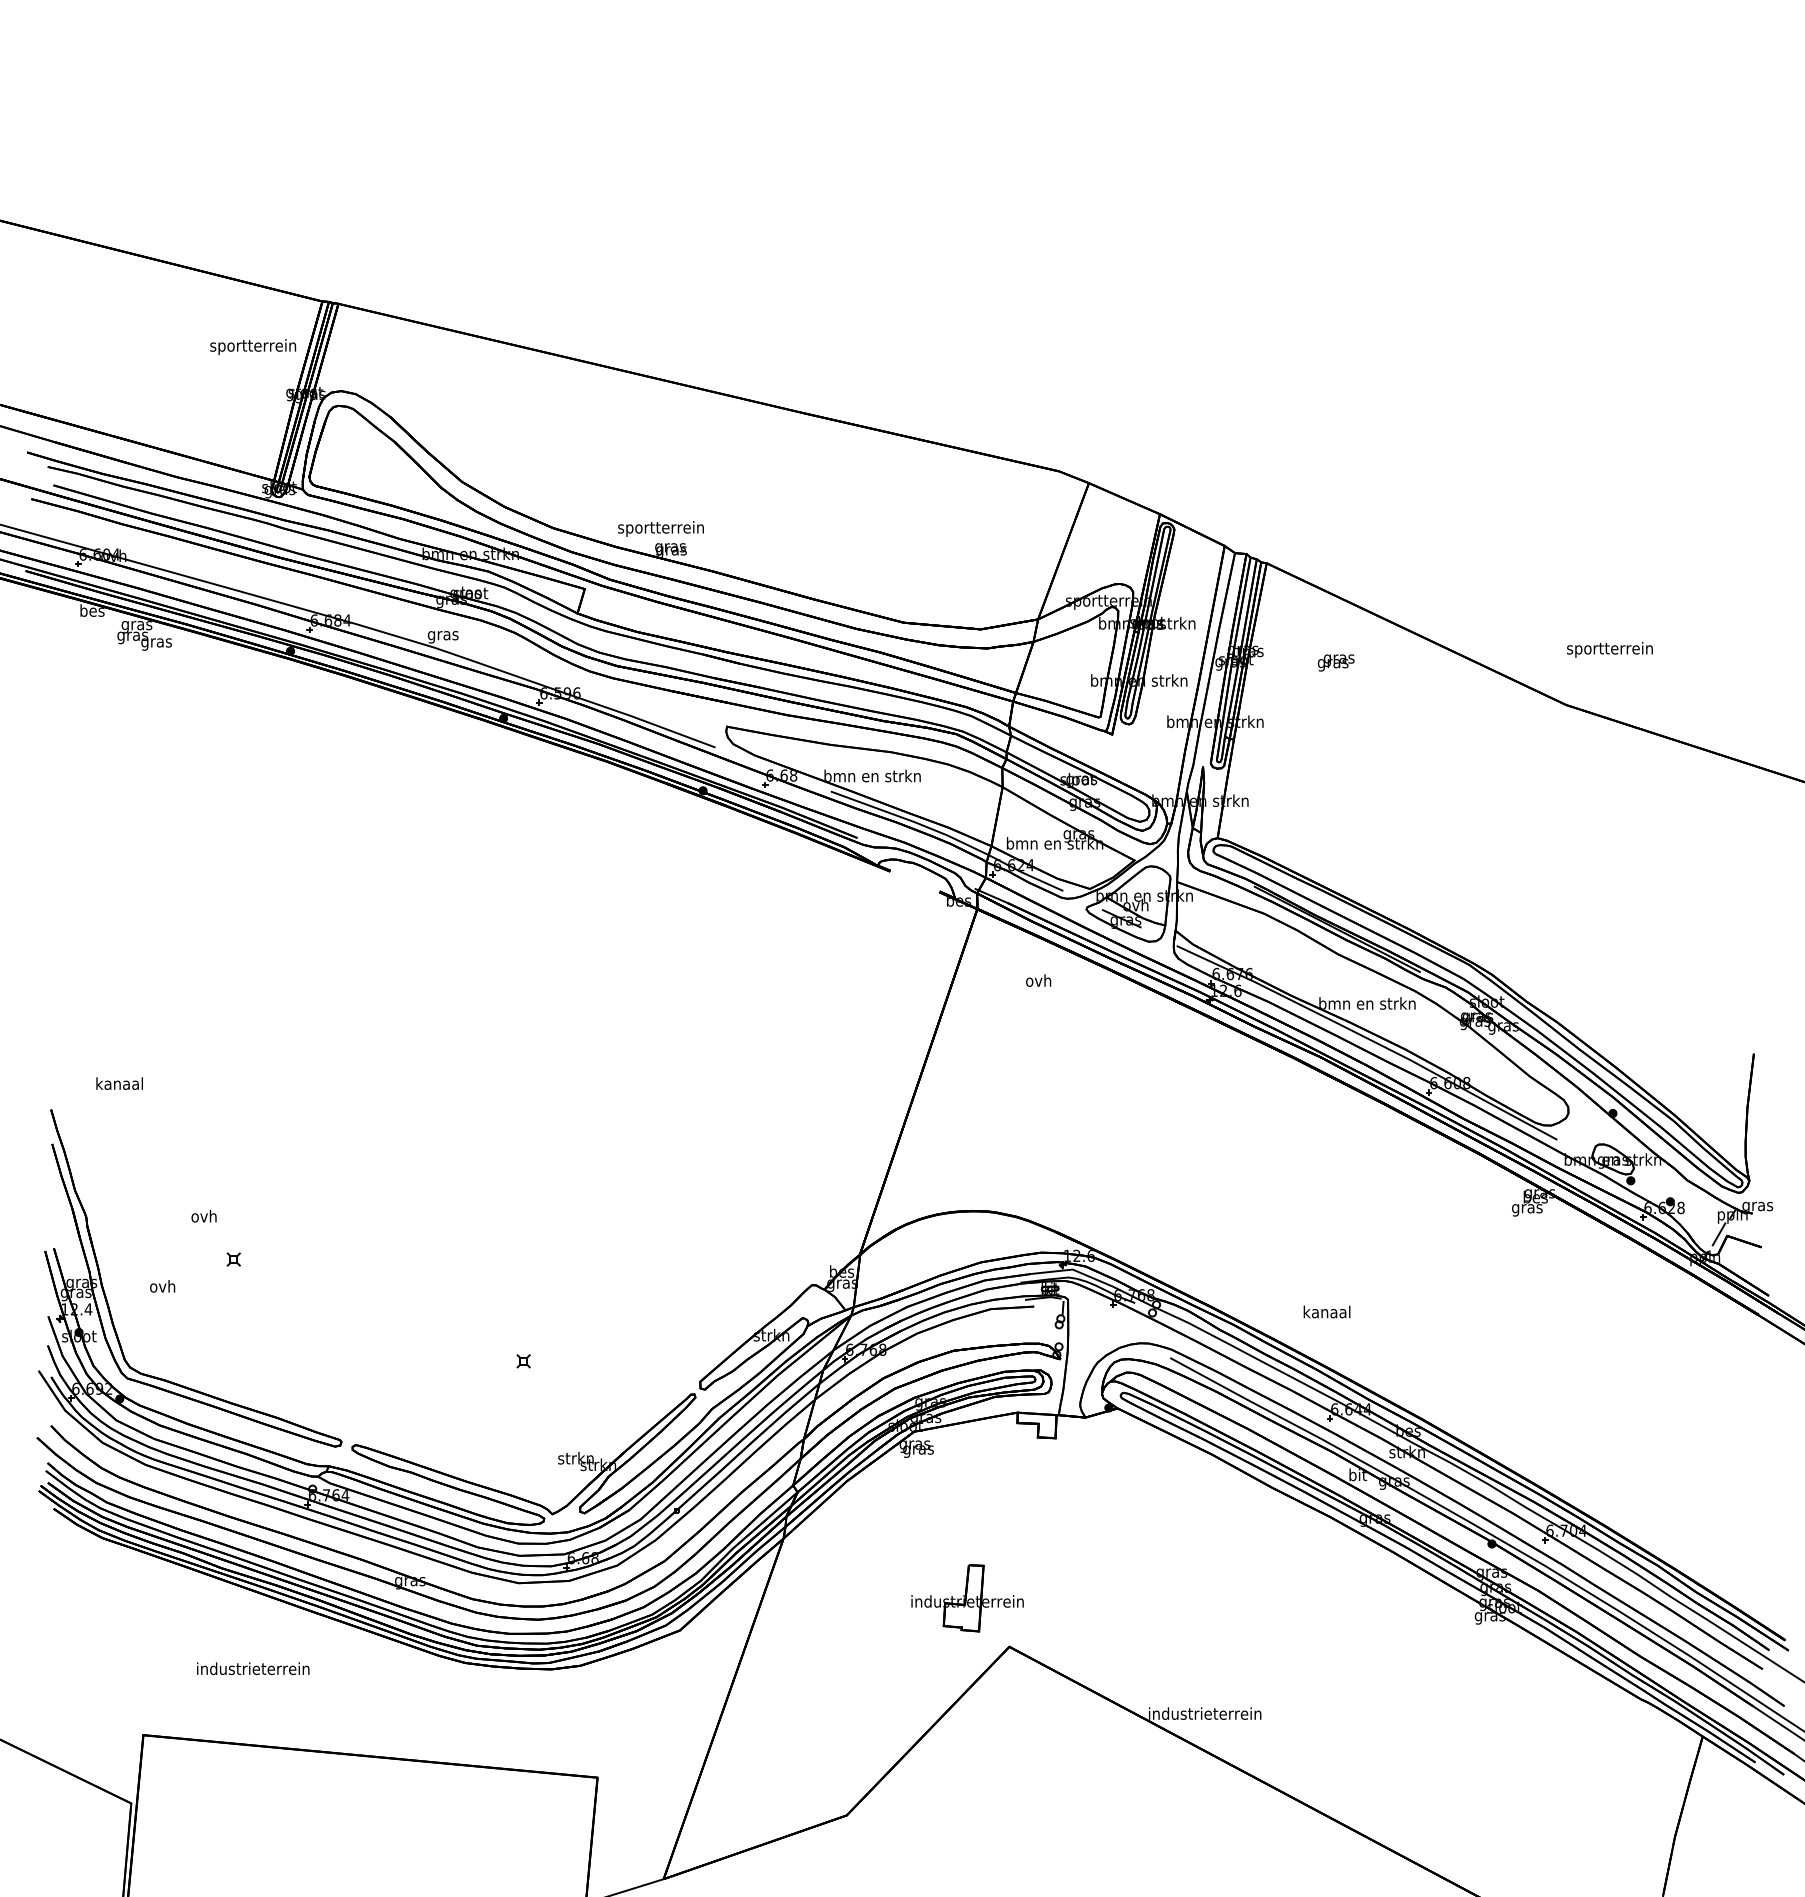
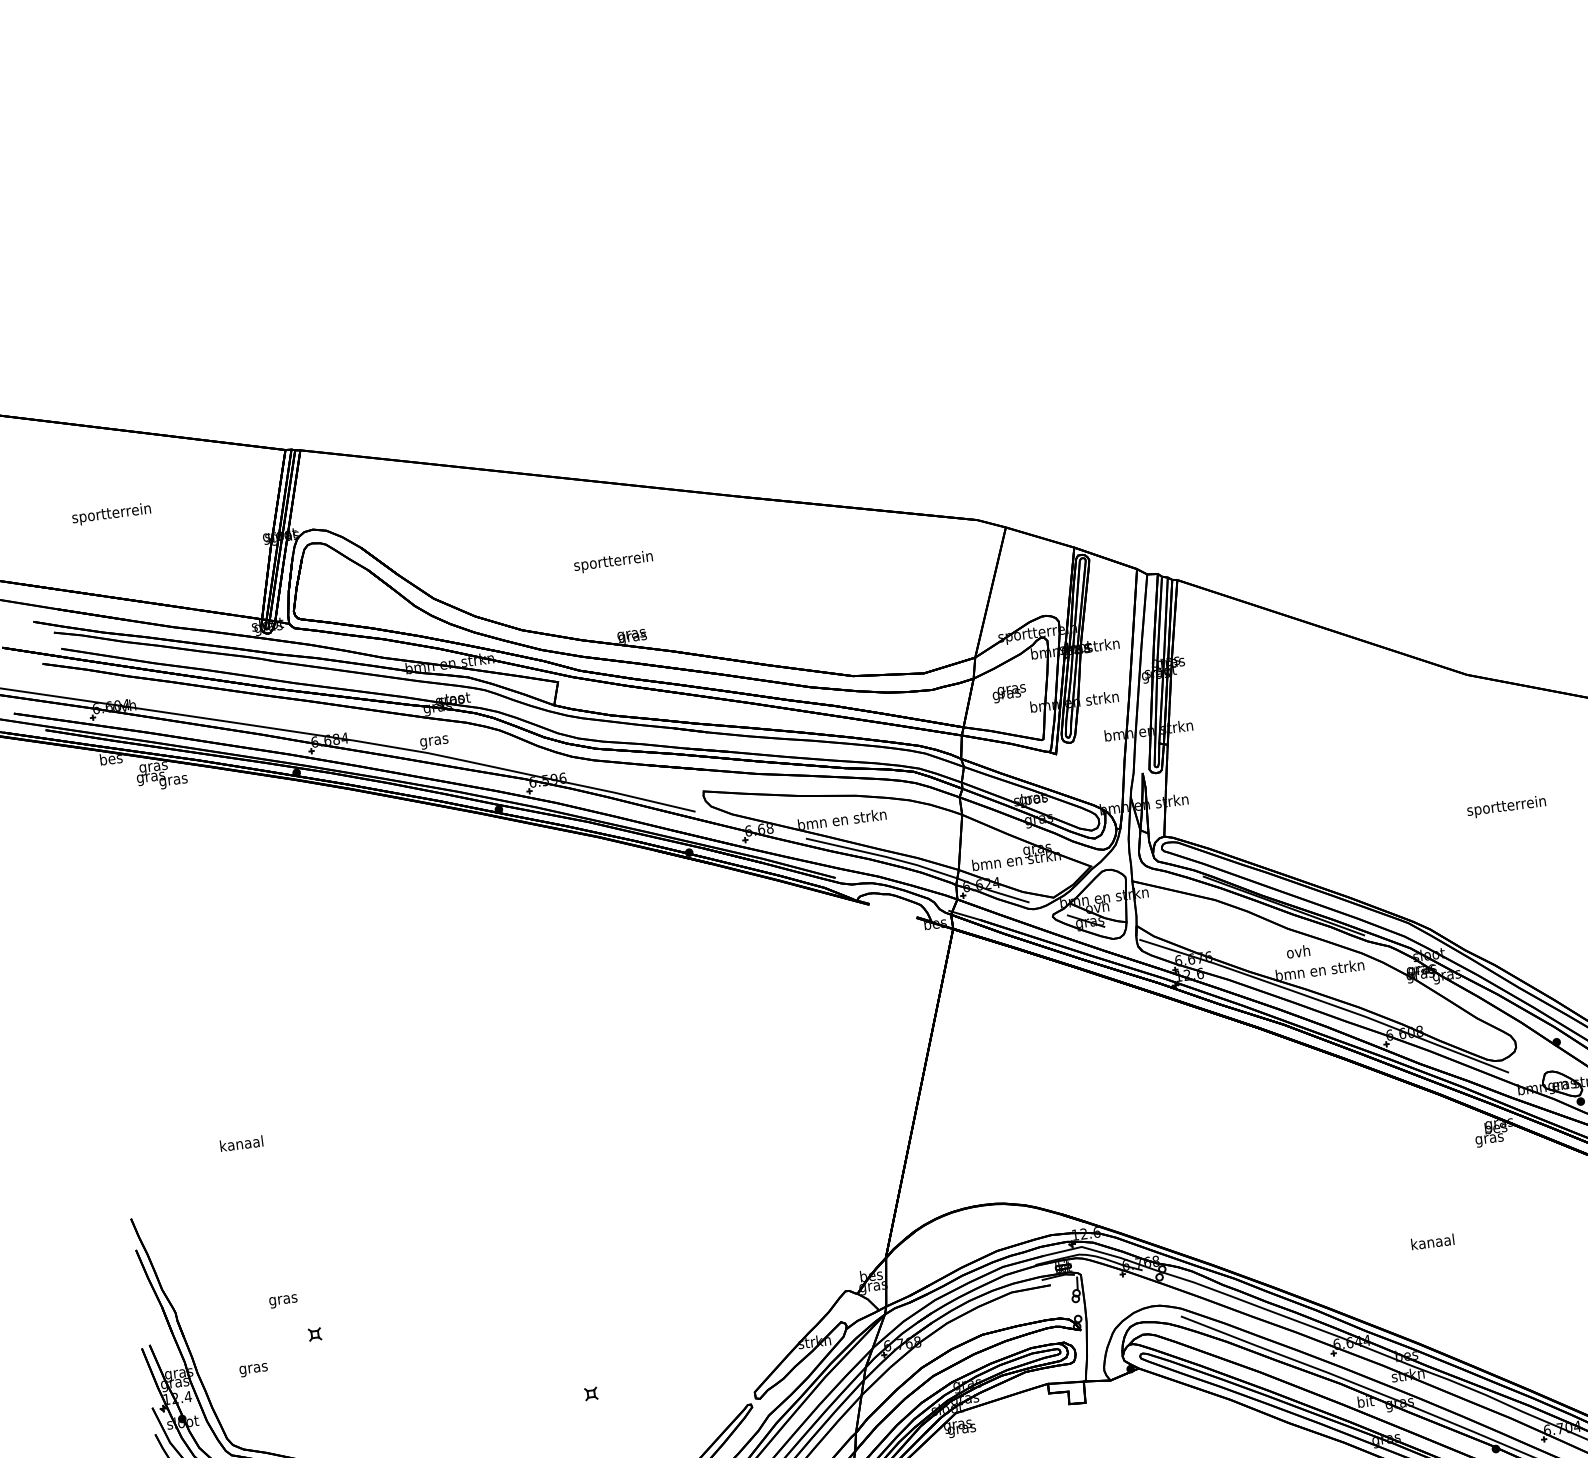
text: (253, 346) -> (111, 513), moved
text: (660, 528) -> (612, 561), moved
text: (1609, 649) -> (1506, 806), moved
text: (1335, 662) -> (1008, 693), moved
text: (1038, 980) -> (1298, 951), moved
text: (119, 1083) -> (241, 1143), moved
text: (204, 1217) -> (283, 1299), ovh -> gras
text: (162, 1287) -> (253, 1368), ovh -> gras
text: (1326, 1311) -> (1432, 1241), moved

